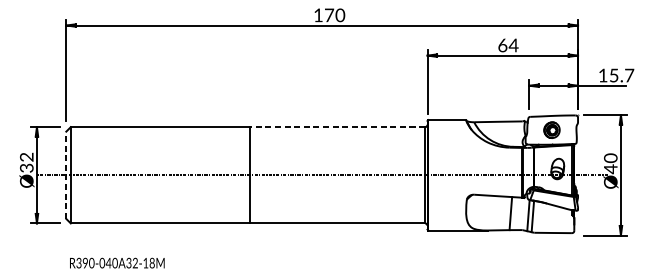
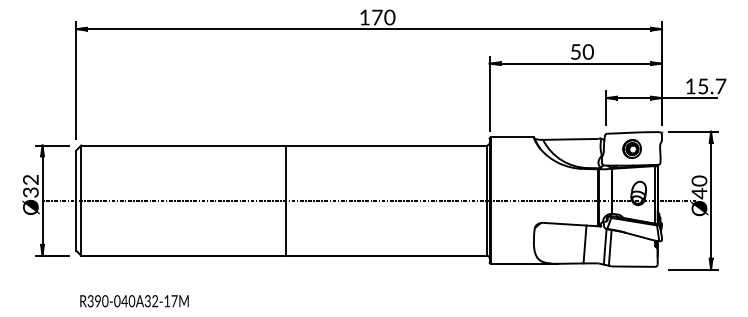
text: (507, 45) -> (581, 51), 64 -> 50
line: (337, 127) -> (386, 145), dashed -> solid
line: (66, 175) -> (76, 200), dashed -> solid
text: (152, 263) -> (174, 301), R390-040A32-18M -> R390-040A32-17M

